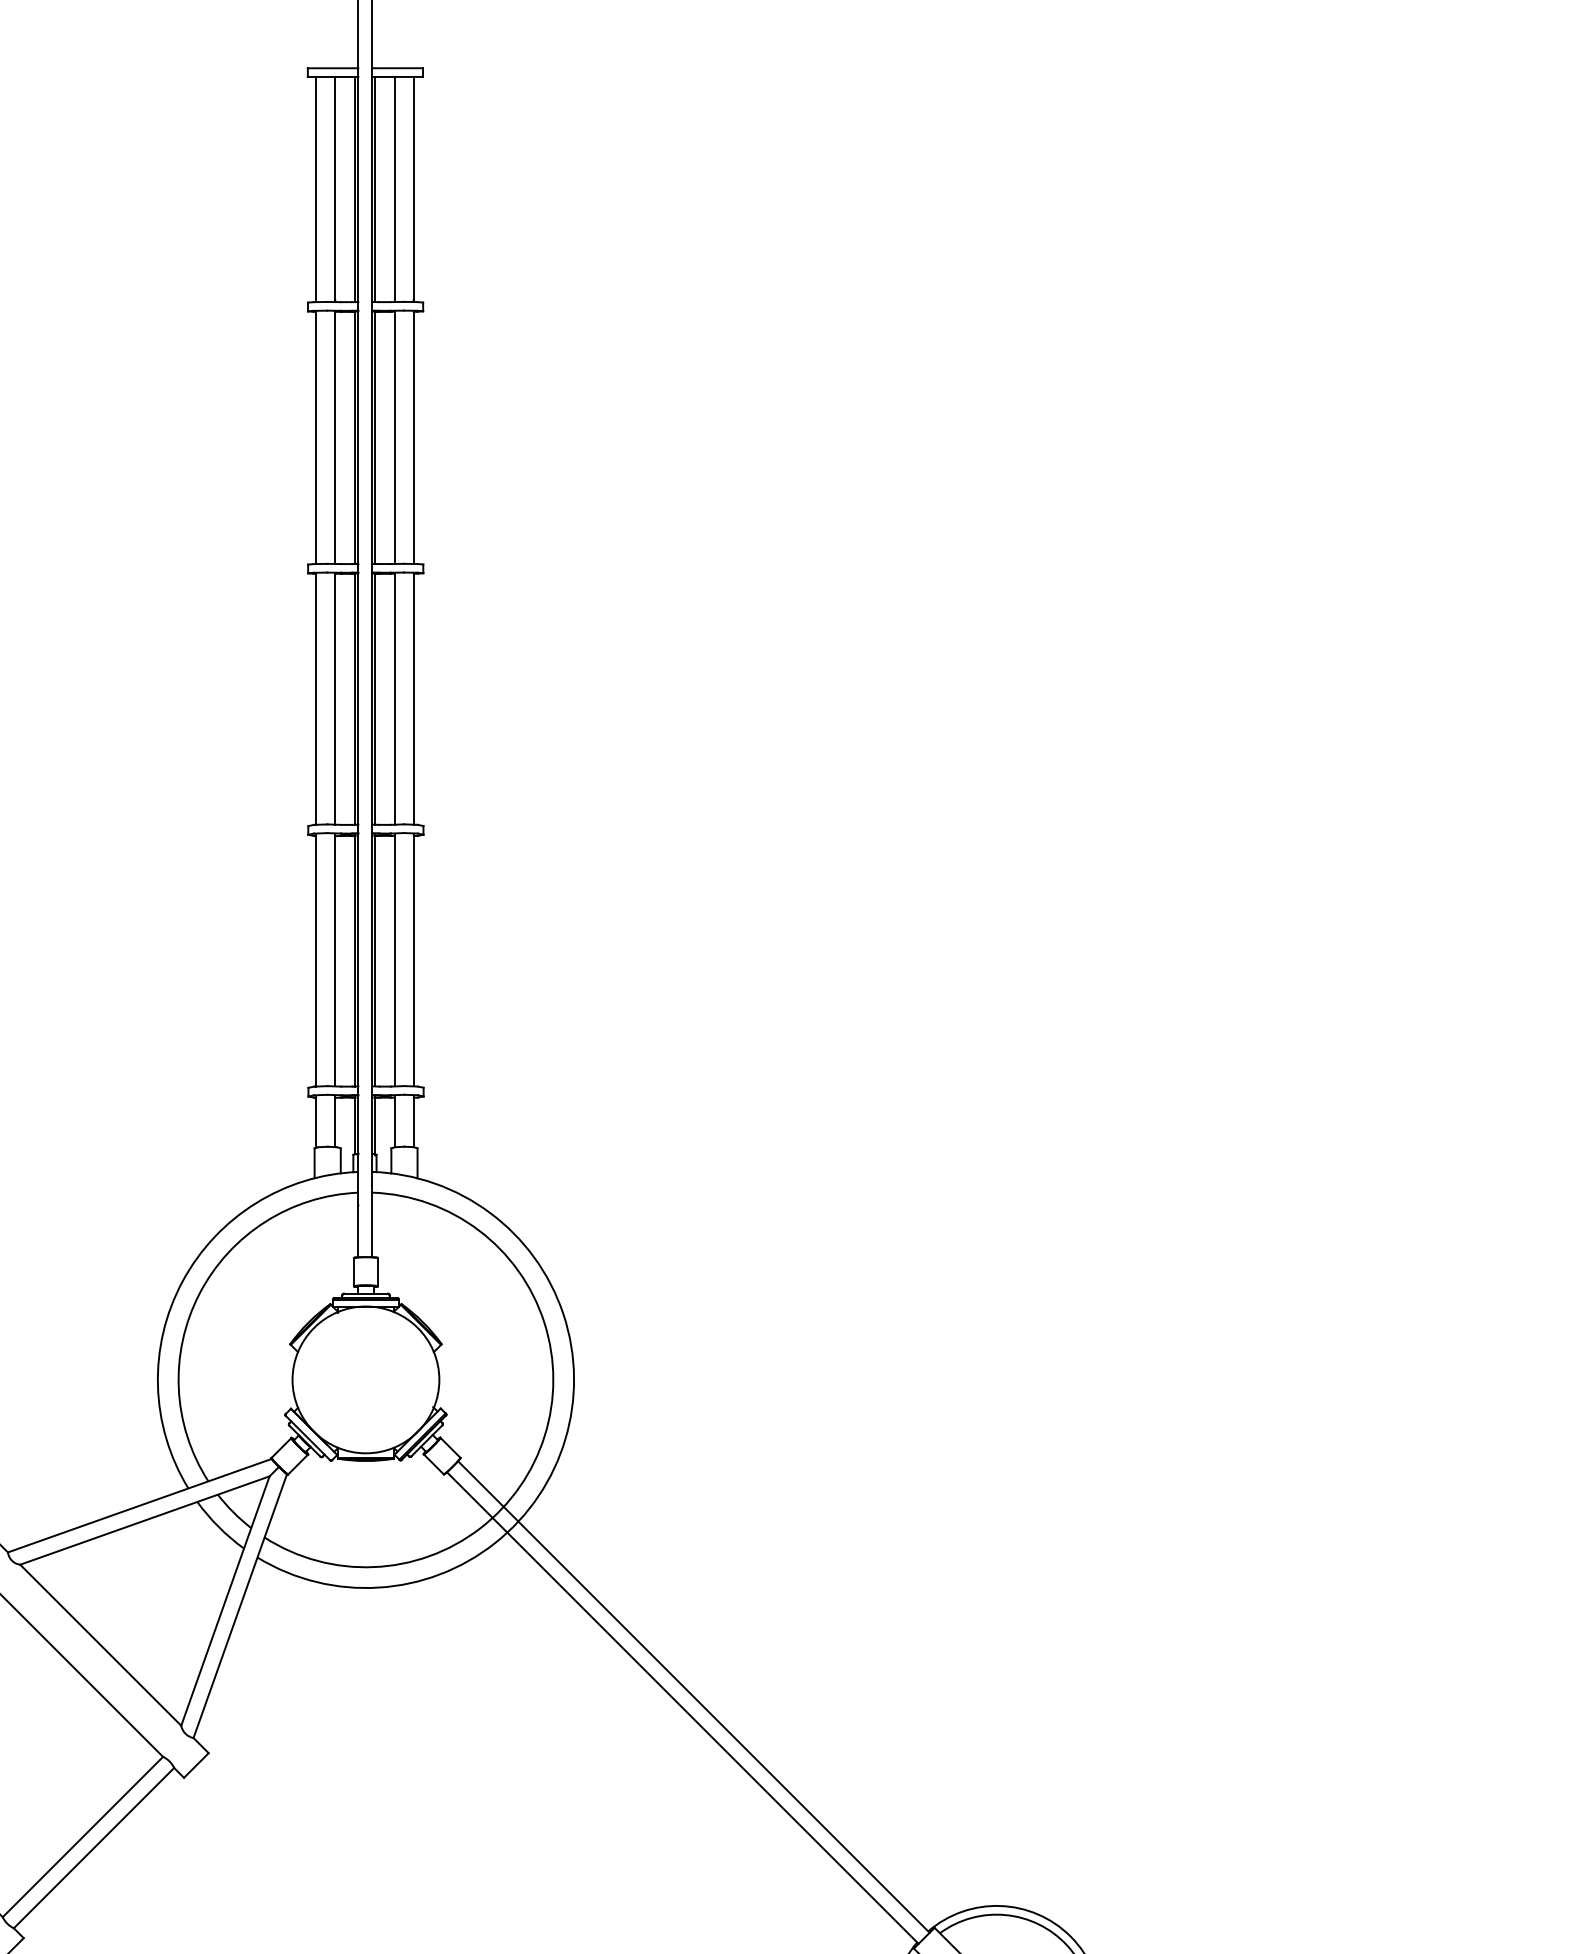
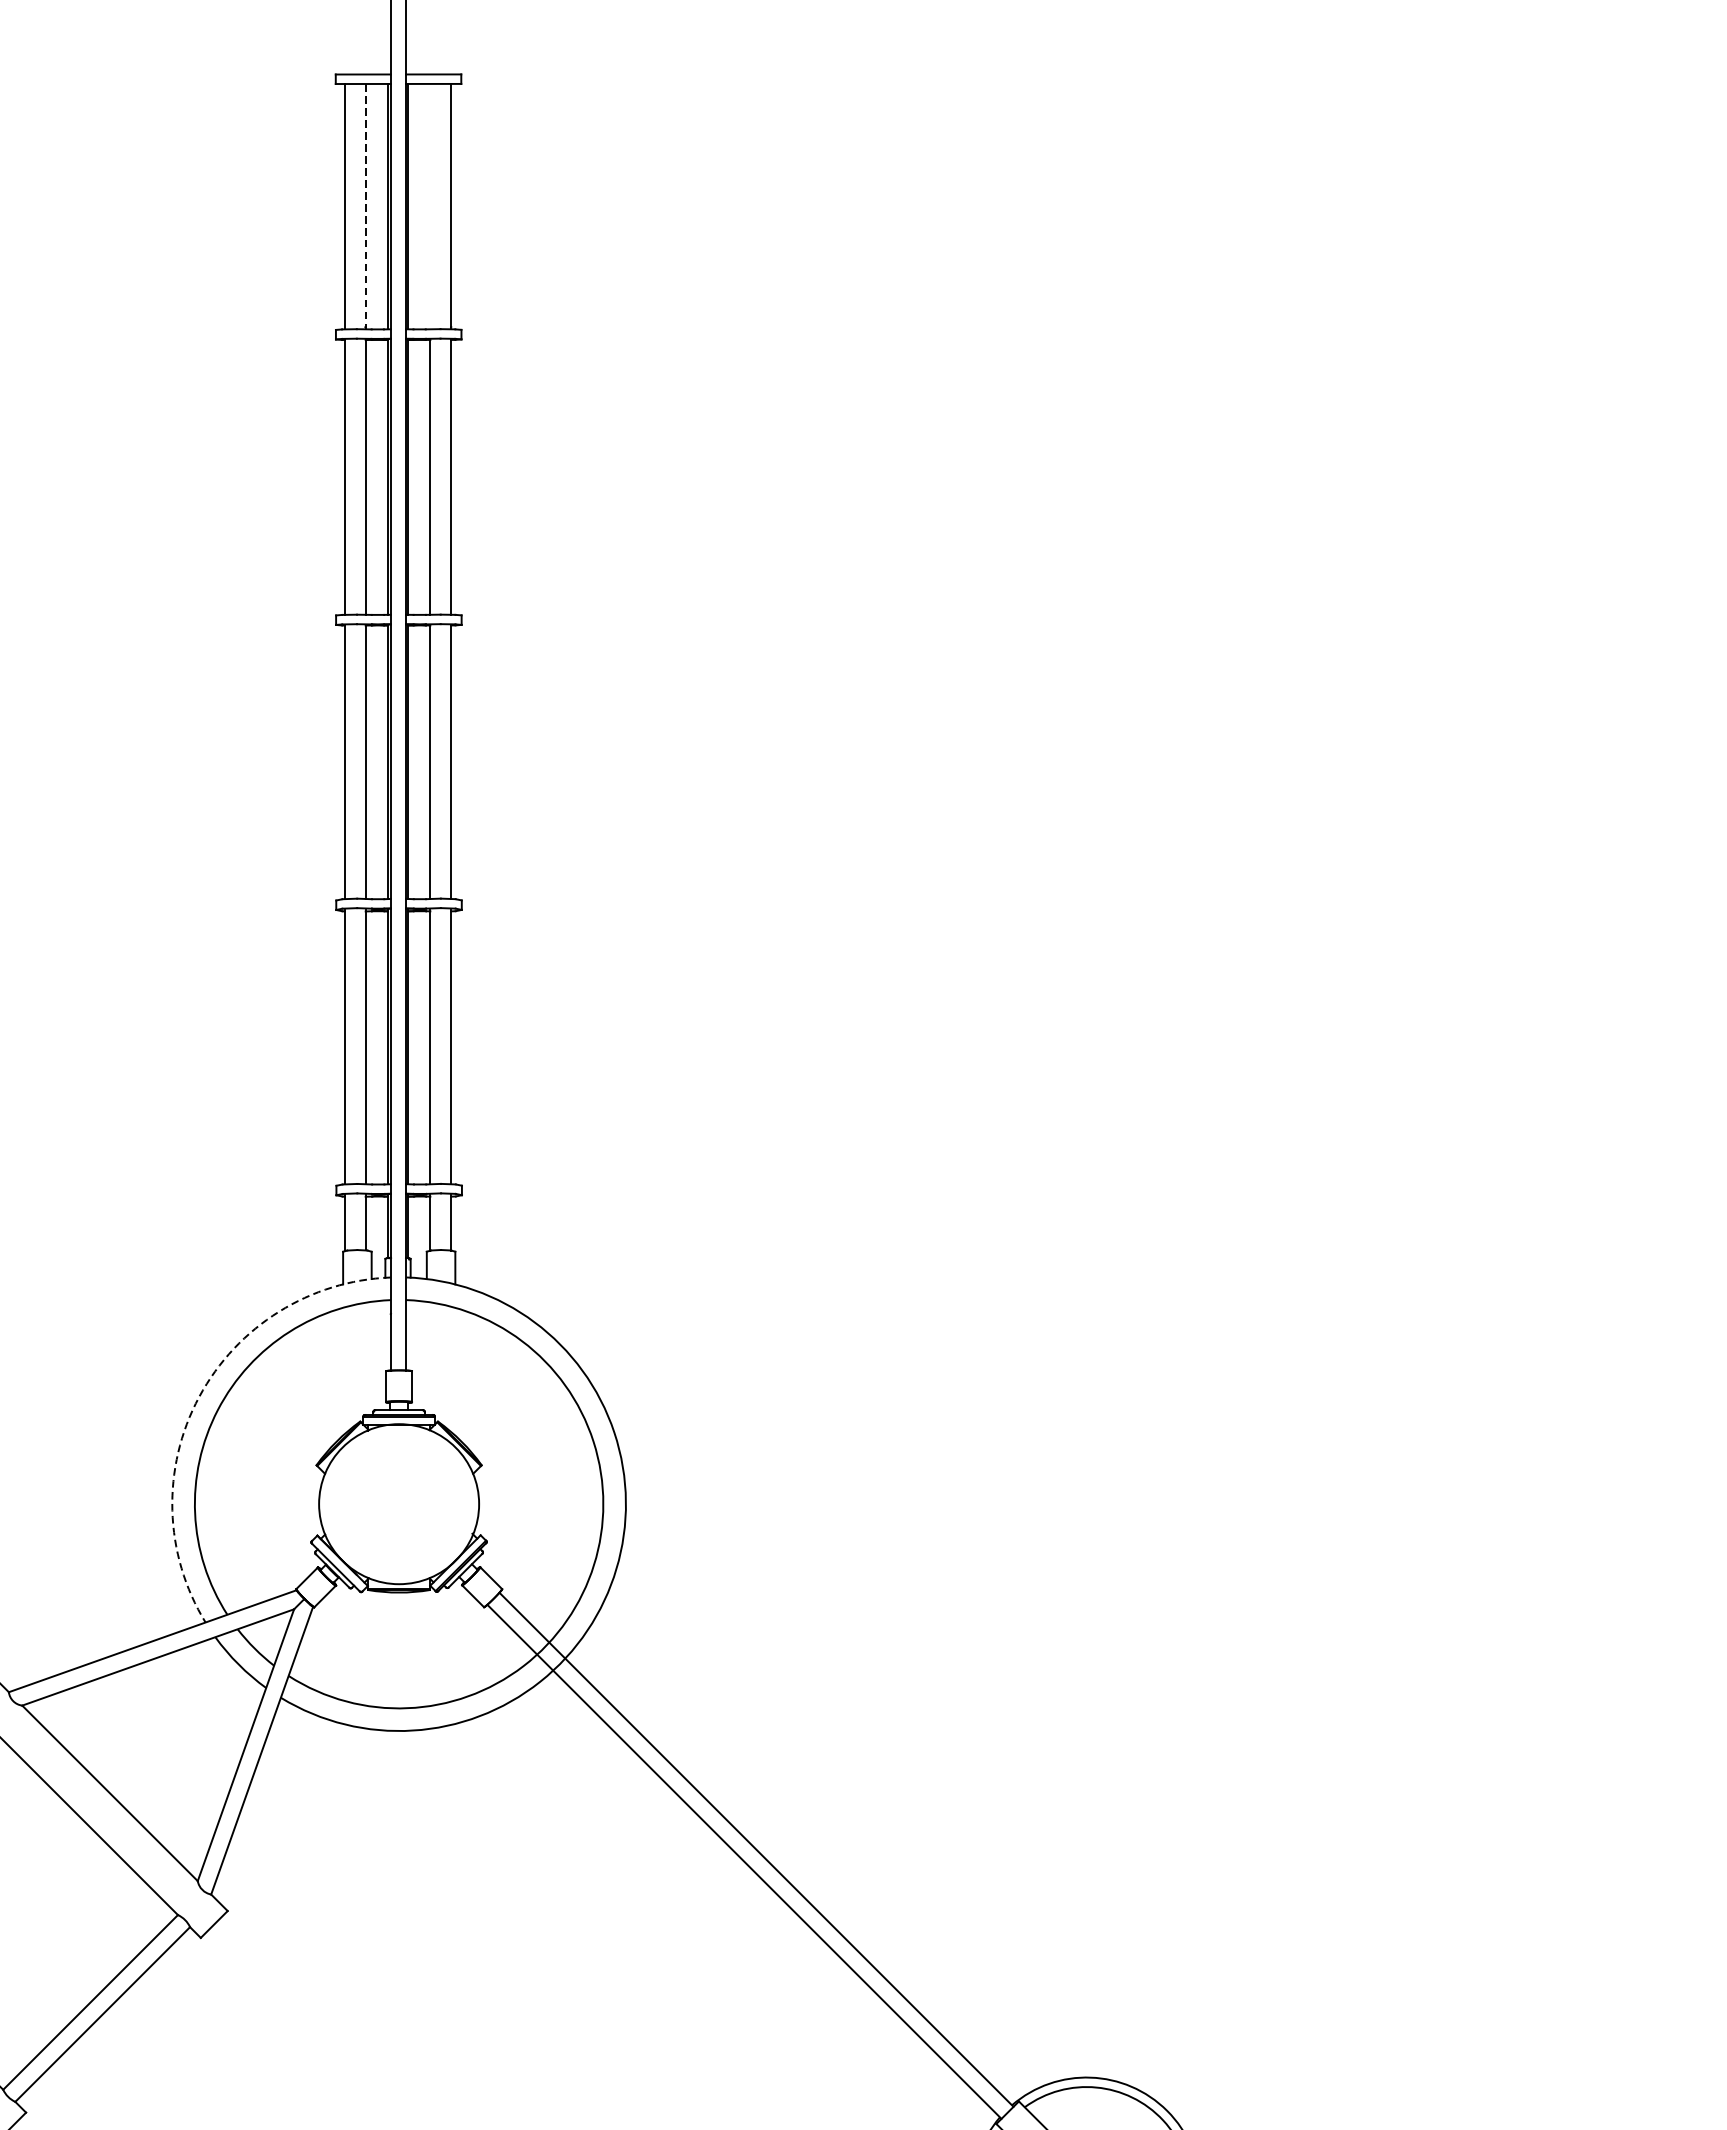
line: (335, 189) -> (365, 206), solid -> dashed
line: (394, 189) -> (430, 206), removed
arc: (182, 1281) -> (199, 1396), solid -> dashed

